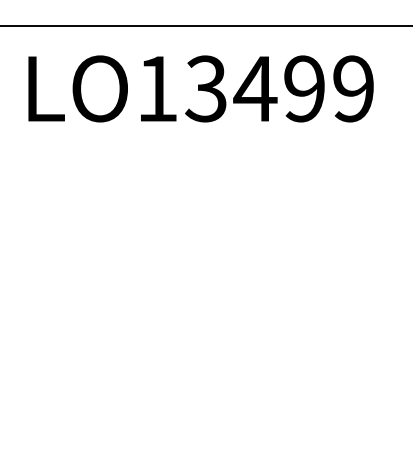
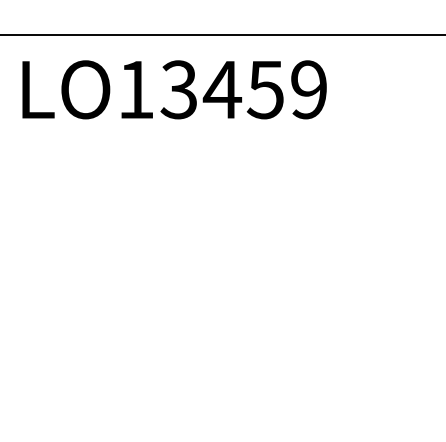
text: (303, 88) -> (264, 89), LO13499 -> LO13459

